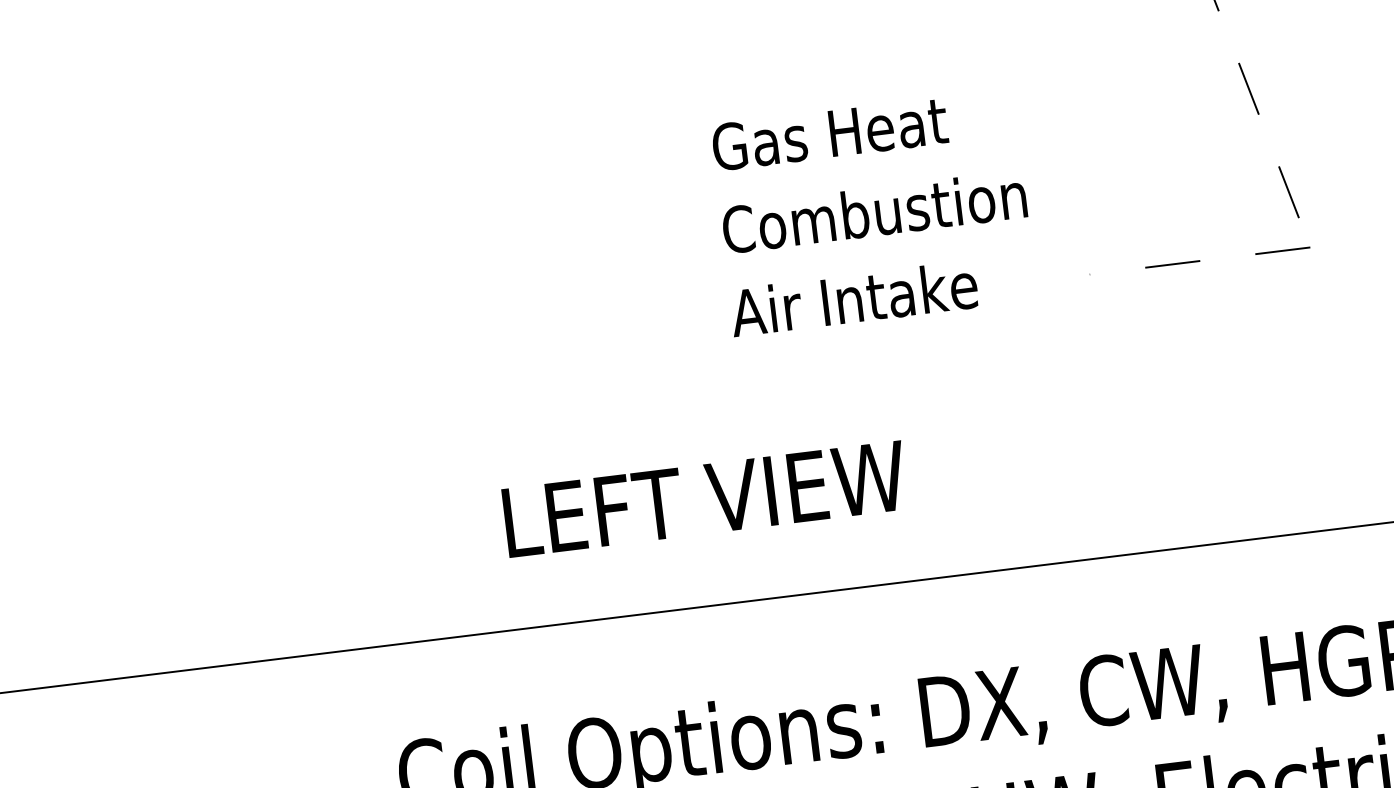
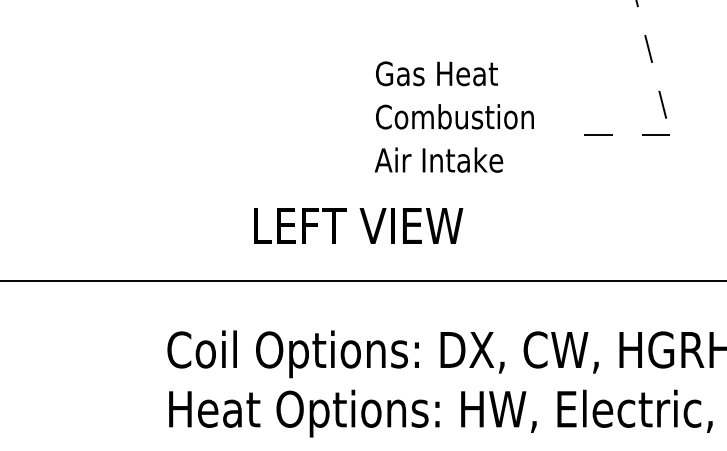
text: (871, 211) -> (453, 116), moved
text: (704, 498) -> (358, 225), moved

